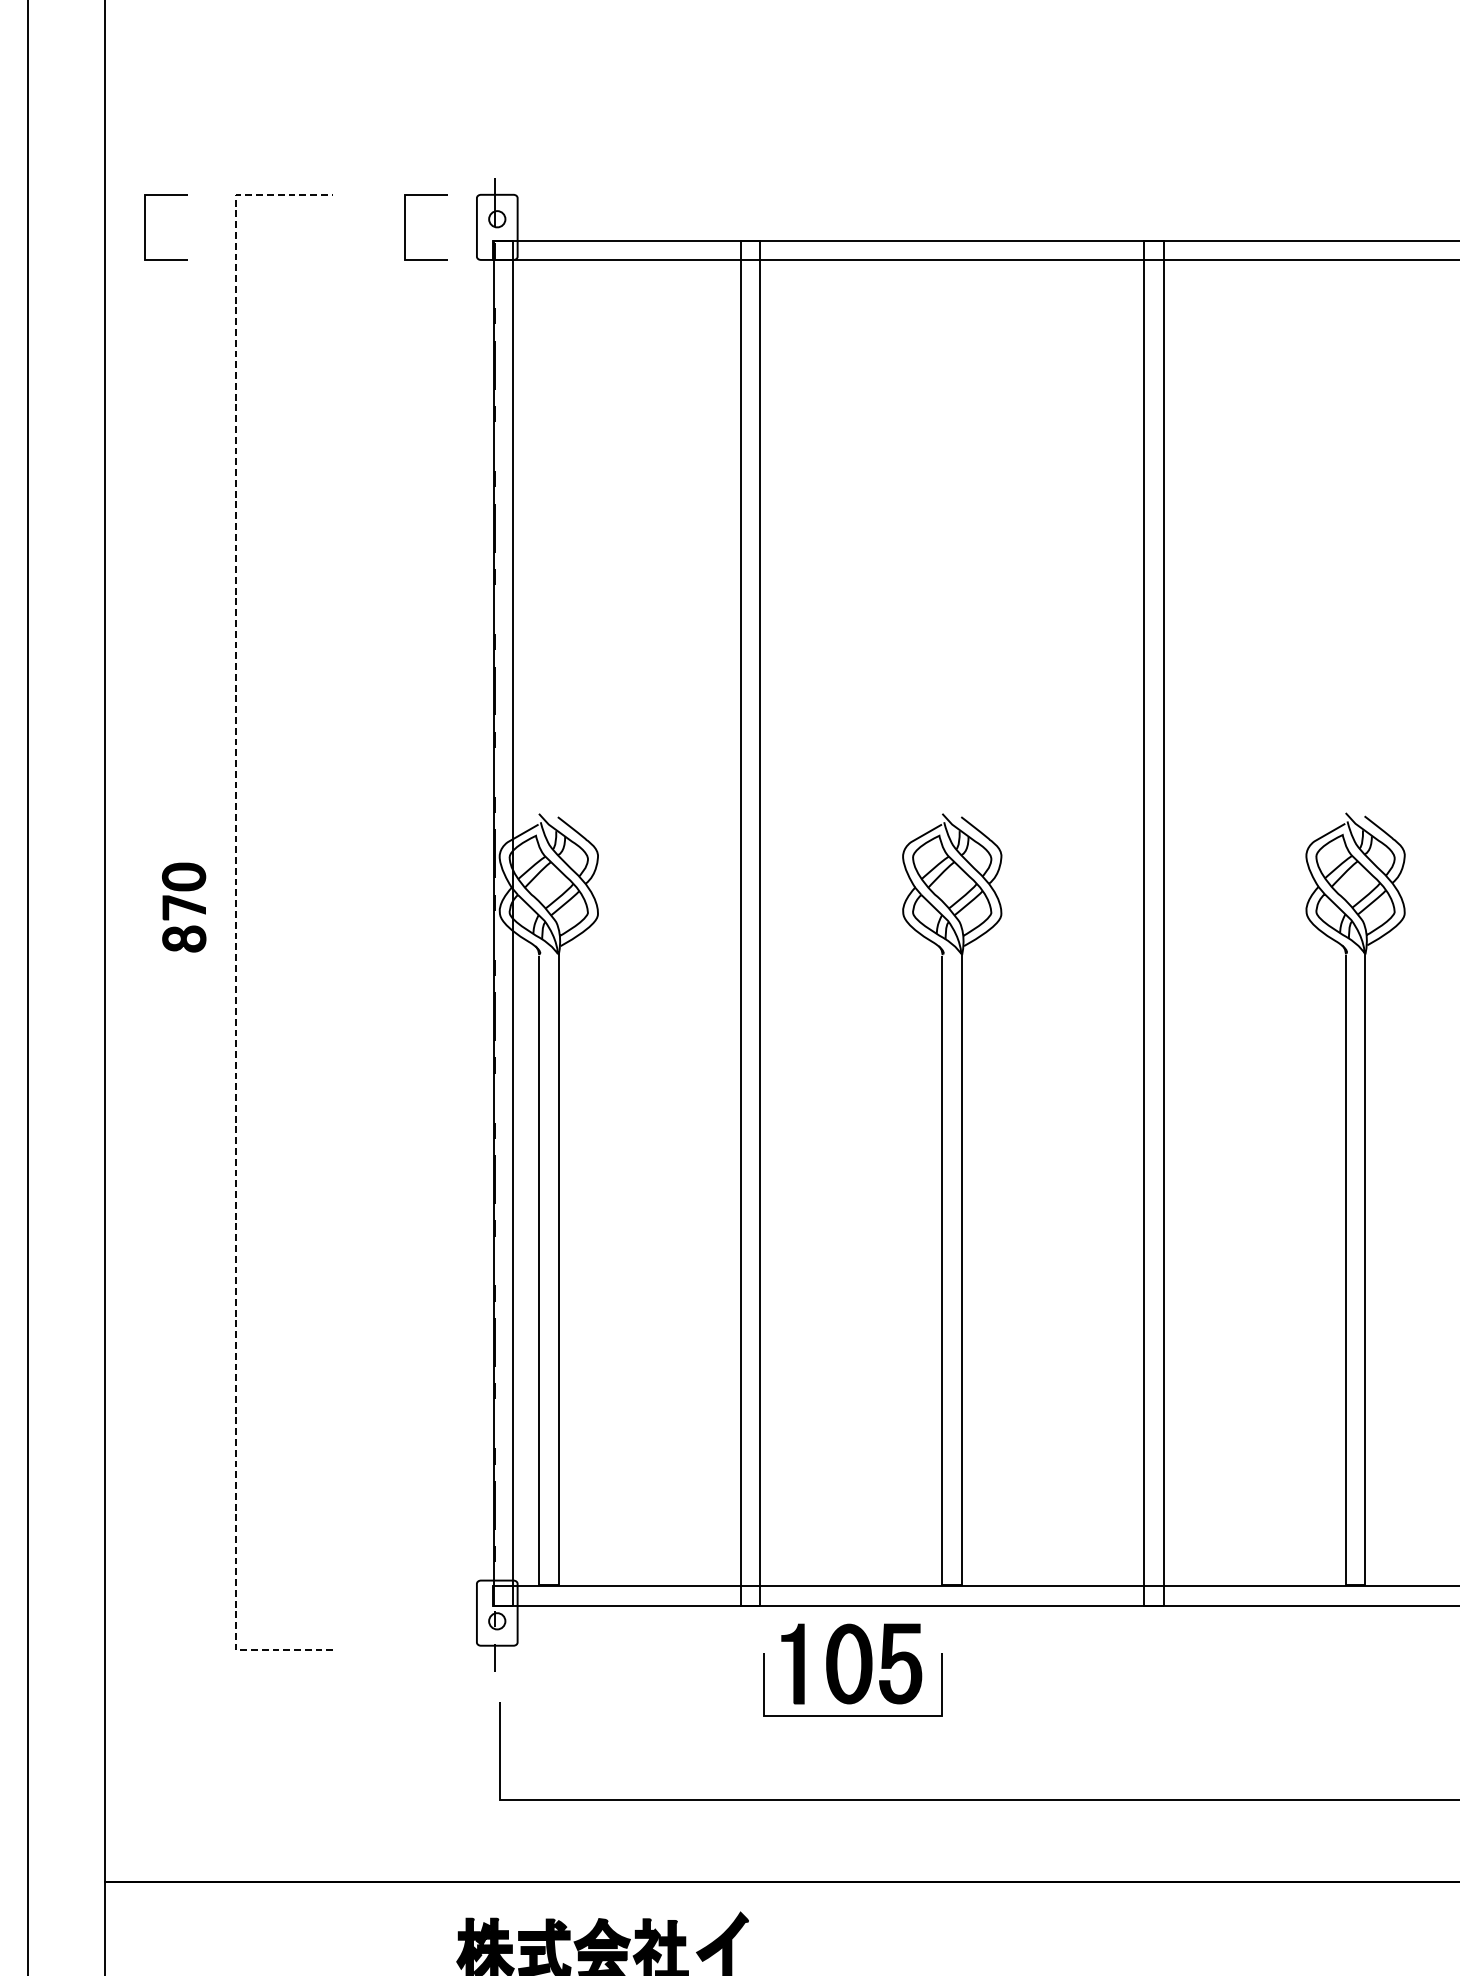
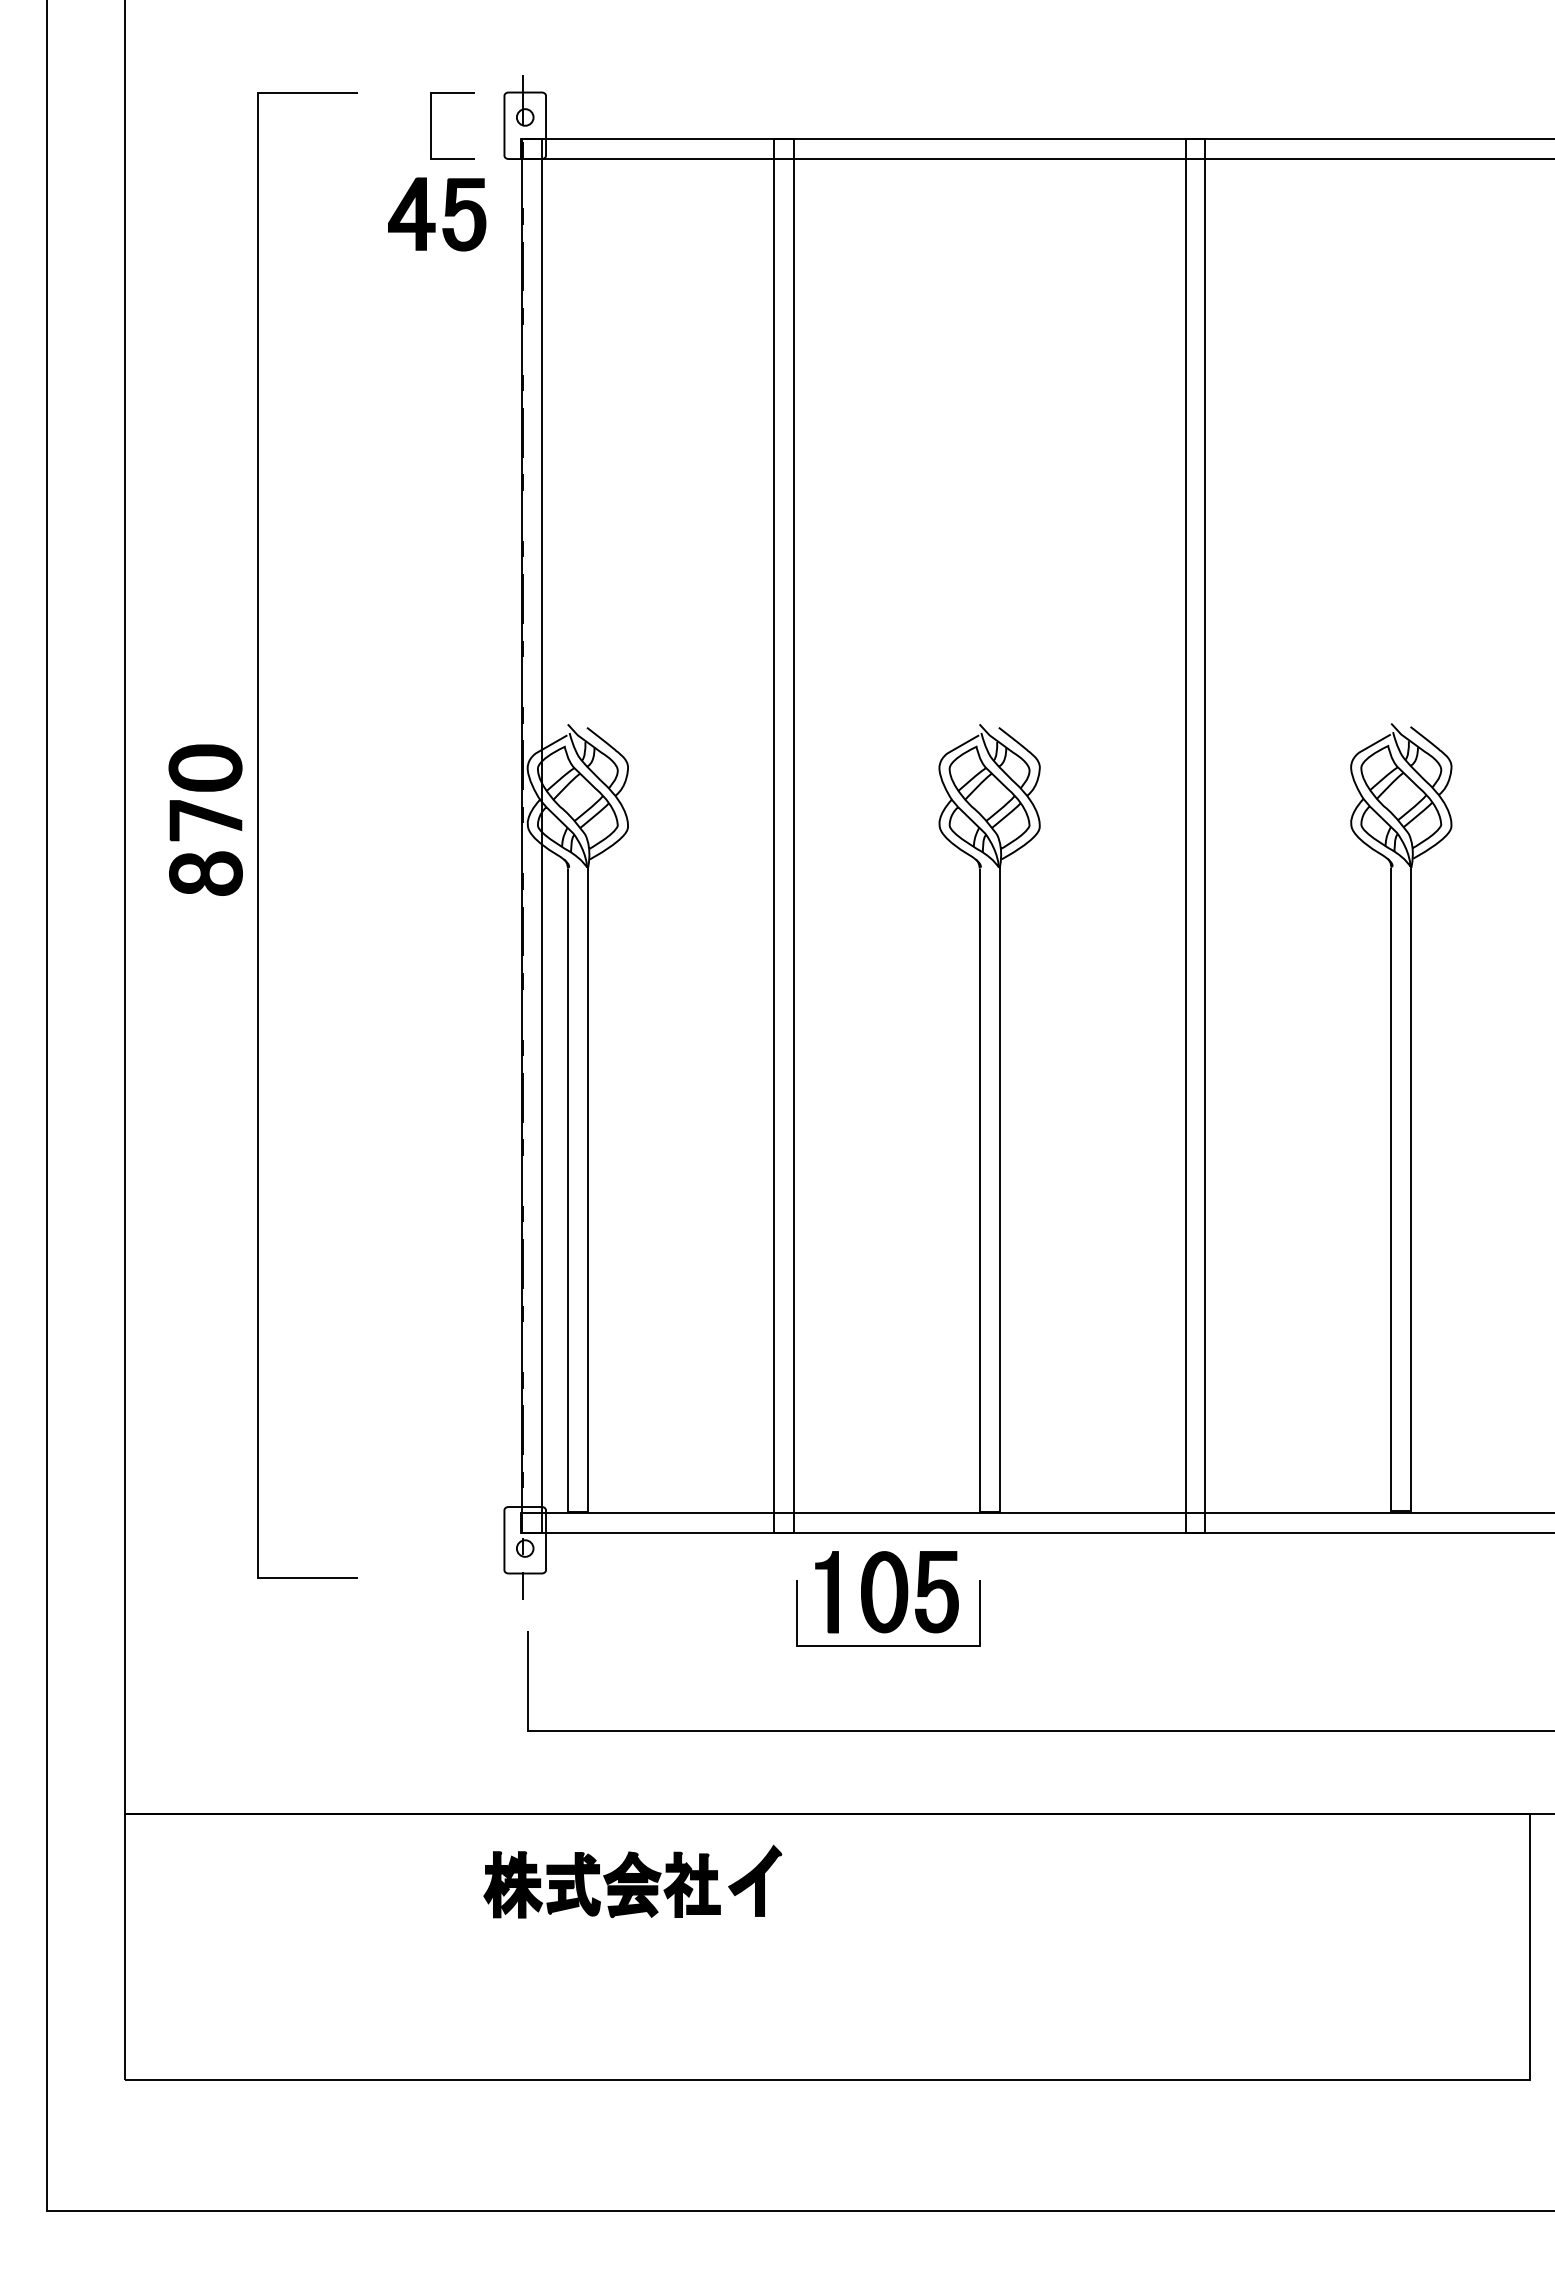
line: (145, 227) -> (166, 125), removed
part: (418, 315) -> (444, 215), added
part: (184, 907) -> (205, 819), size x1.67
line: (235, 922) -> (258, 835), dashed -> solid

